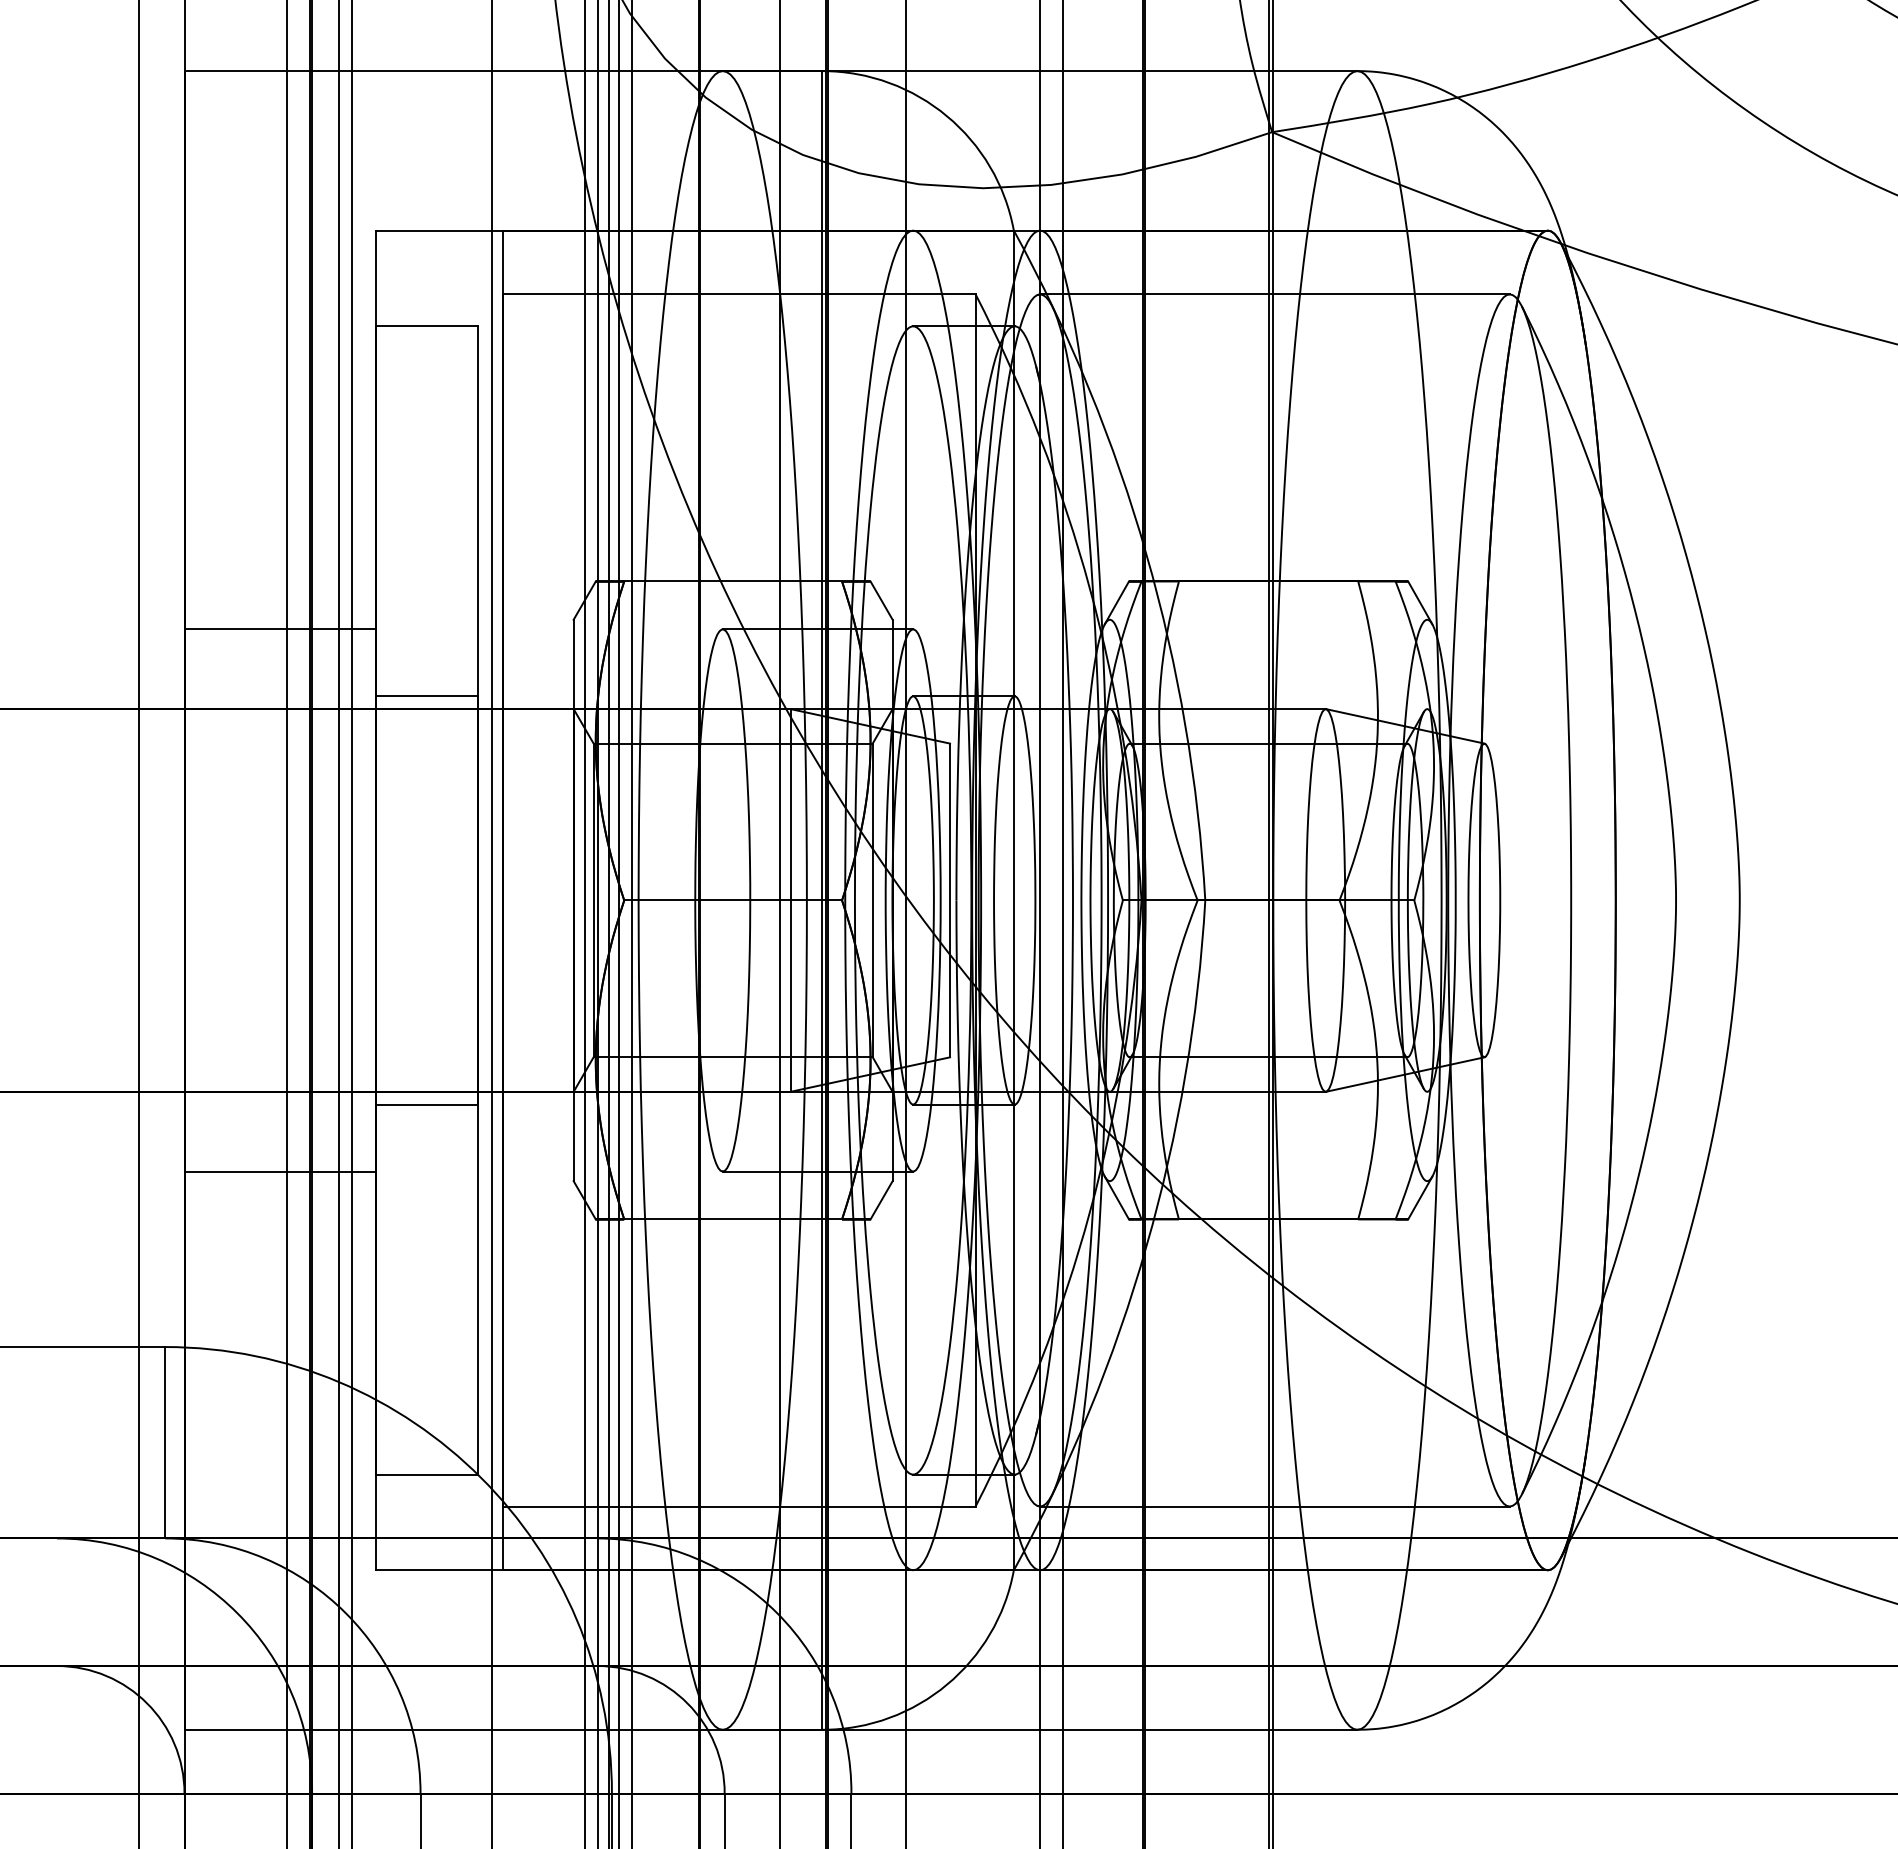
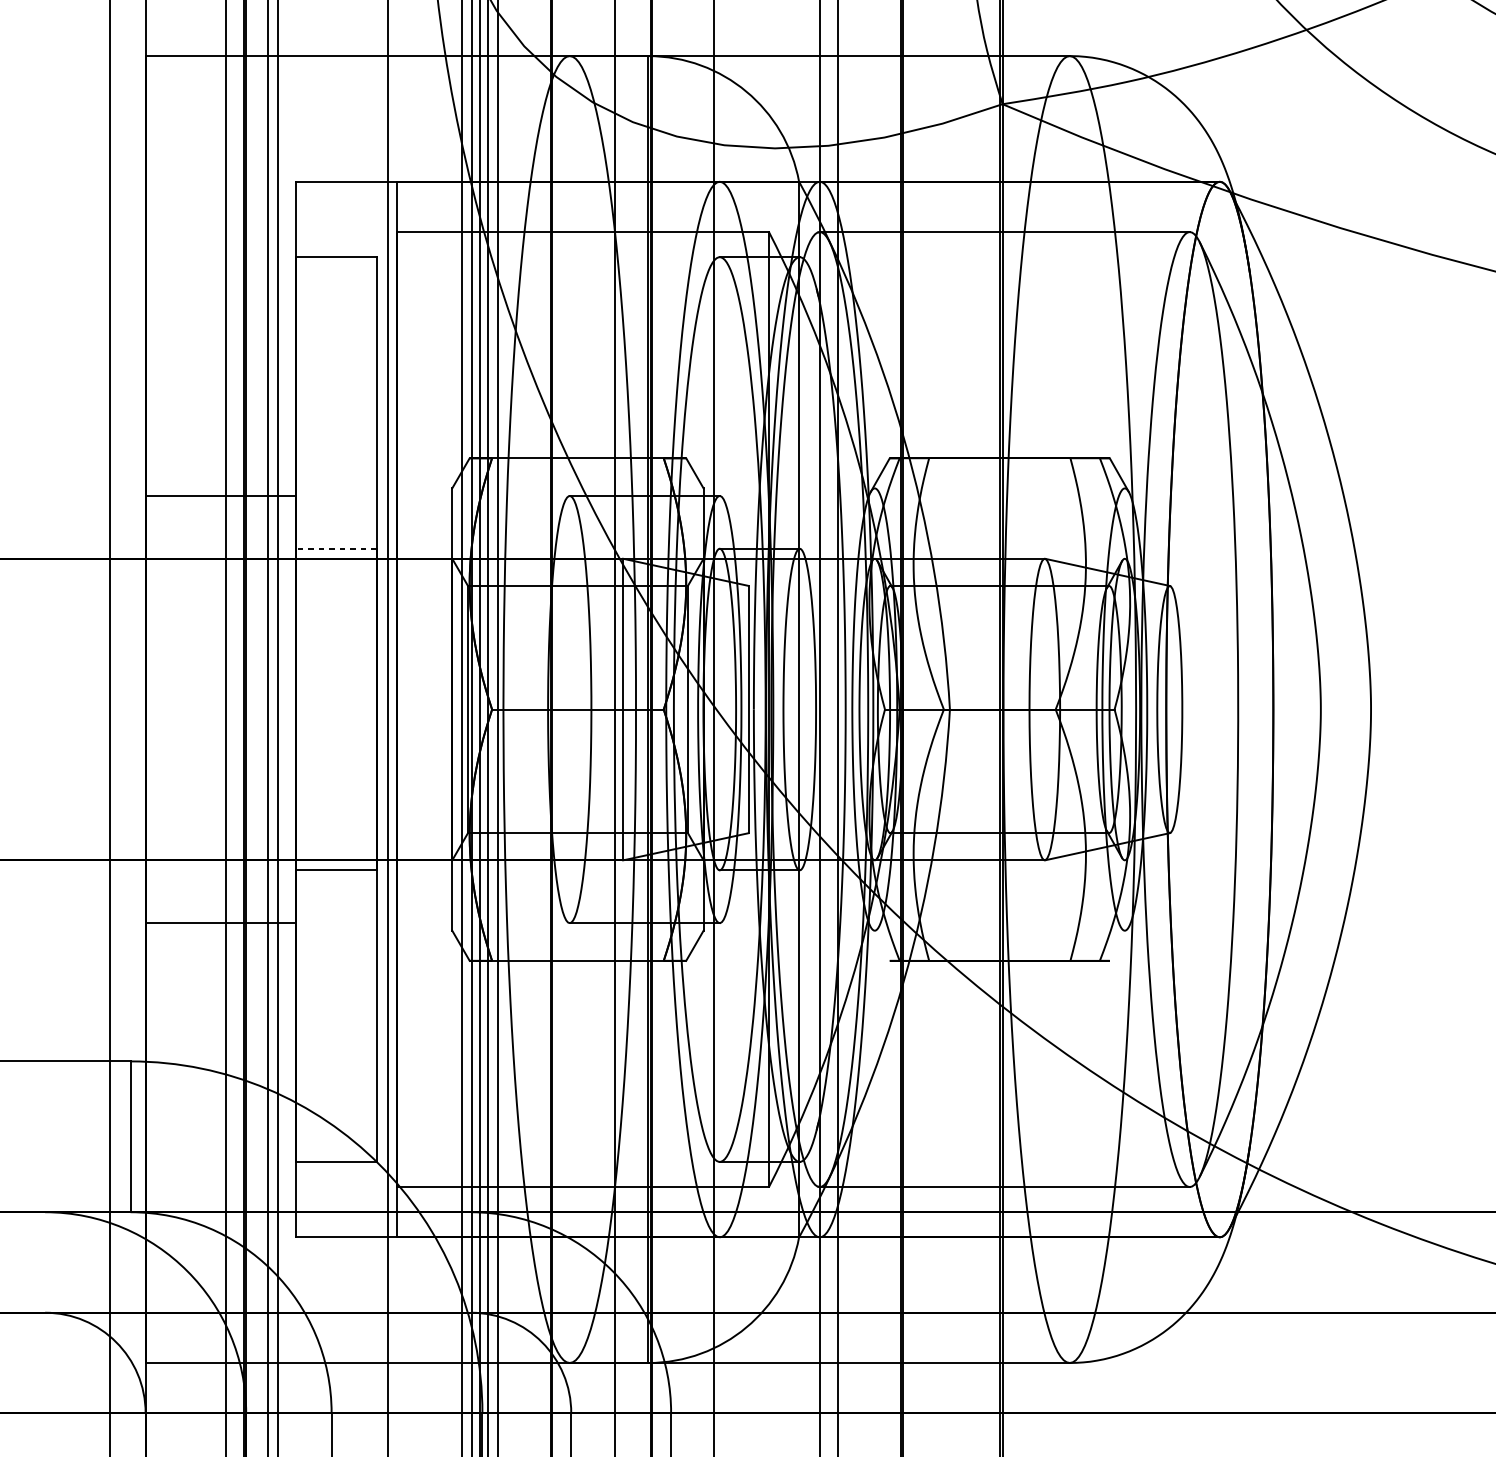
line: (426, 696) -> (336, 548), solid -> dashed
line: (1116, 1197) -> (879, 943), removed
line: (1420, 1197) -> (1119, 943), removed

